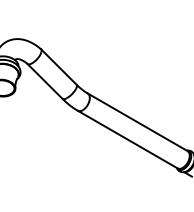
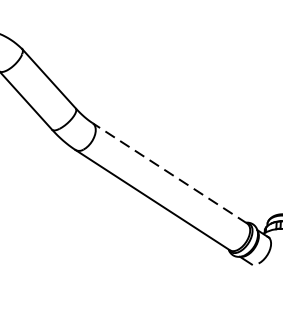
line: (137, 122) -> (169, 173), solid -> dashed

